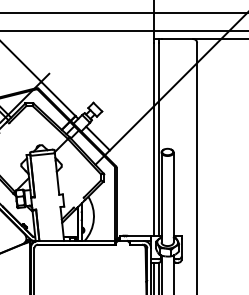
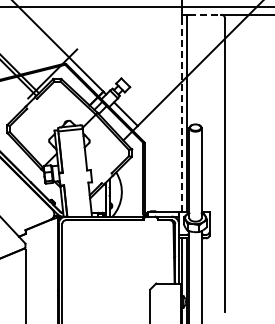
line: (177, 38) -> (205, 14), solid -> dashed
line: (154, 139) -> (182, 115), solid -> dashed

